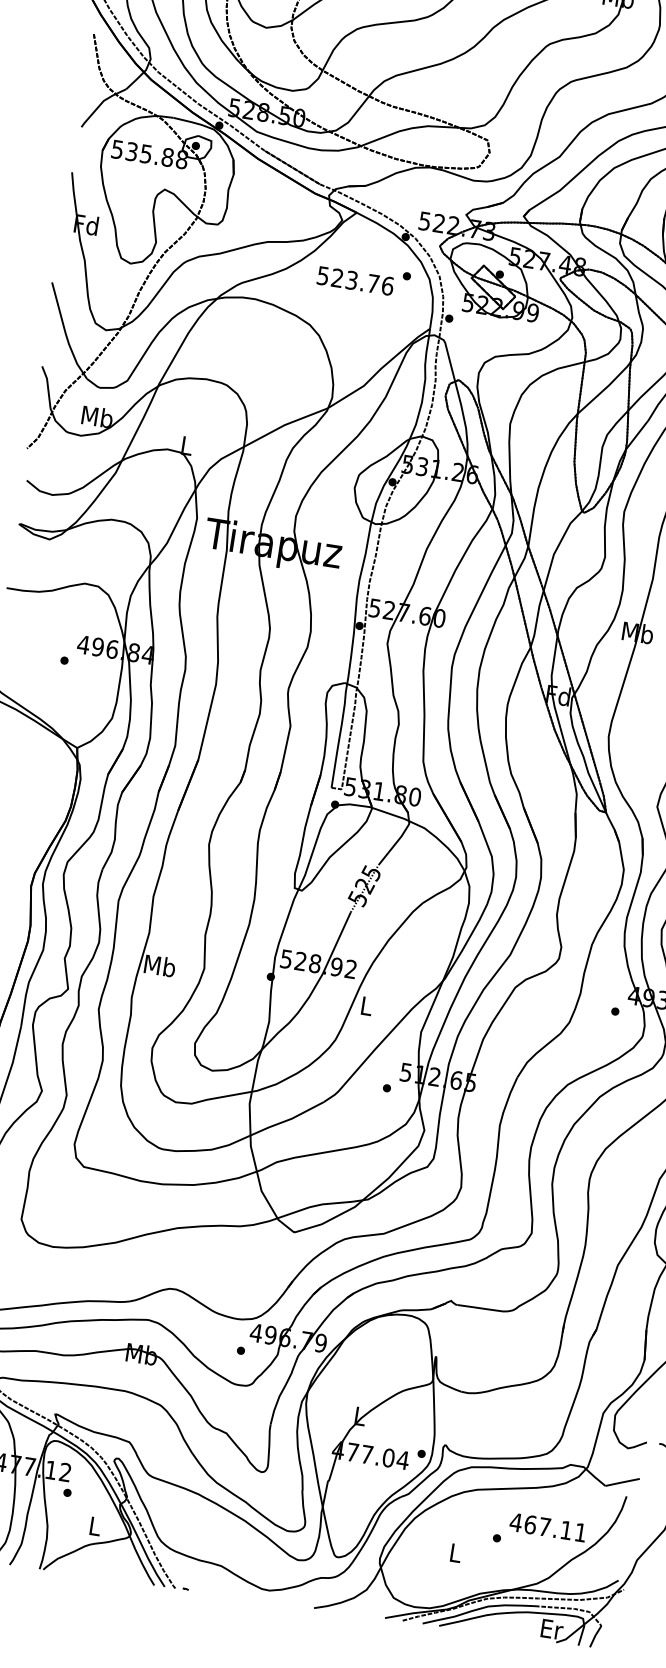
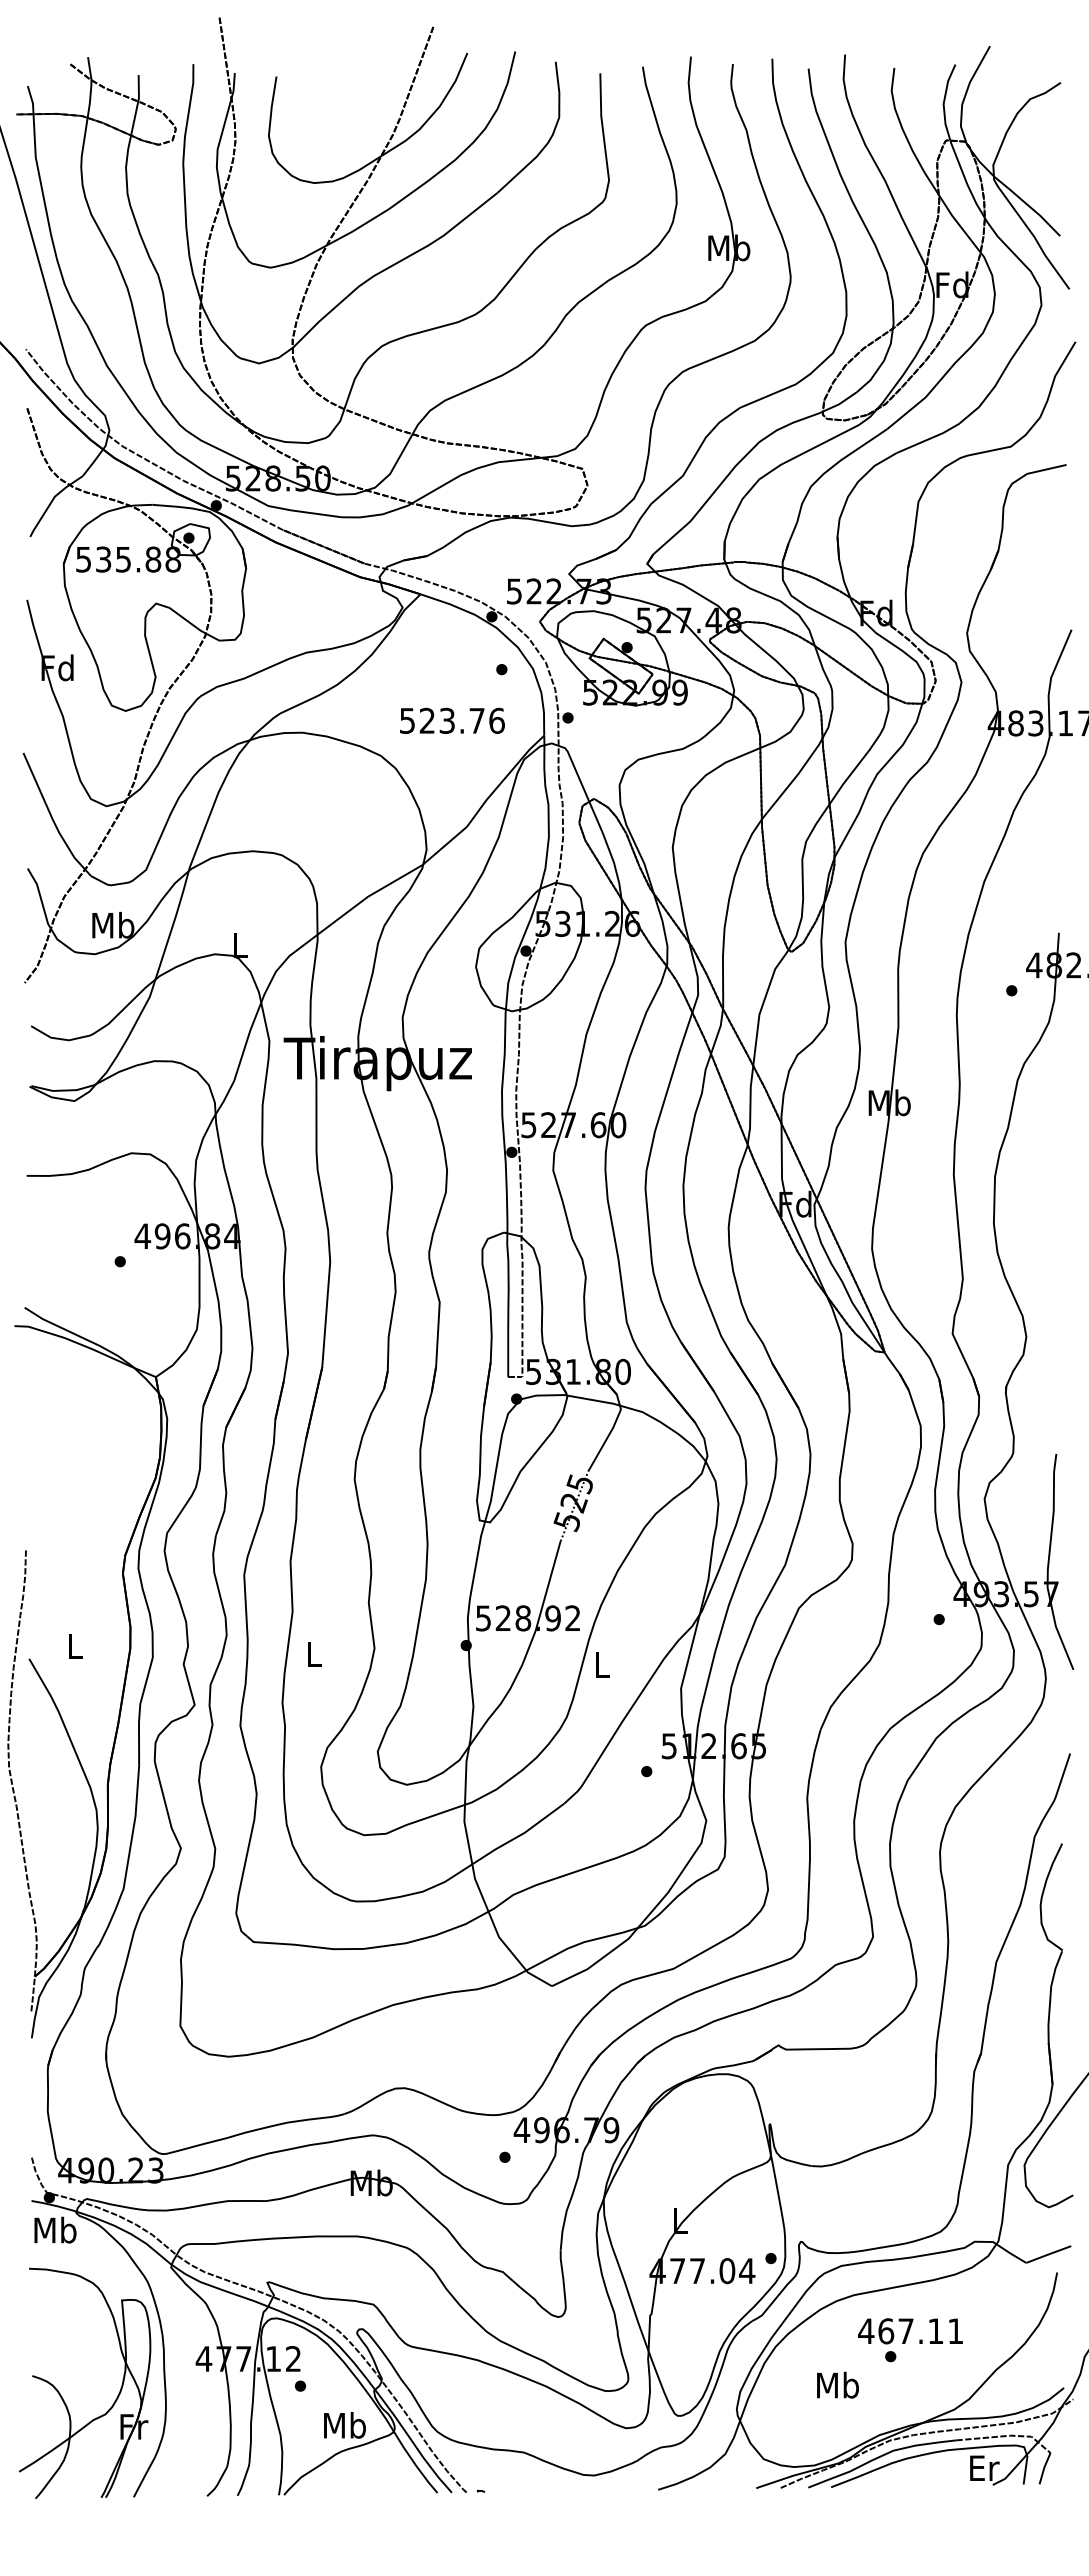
text: (355, 280) -> (452, 720), moved
text: (160, 965) -> (314, 1653), Mb -> L
text: (94, 1526) -> (344, 2425), L -> Mb
text: (548, 1527) -> (910, 2331), moved
text: (455, 1552) -> (837, 2384), L -> Mb

